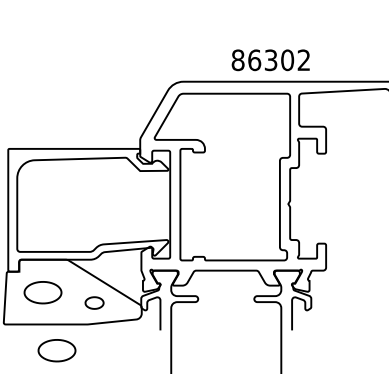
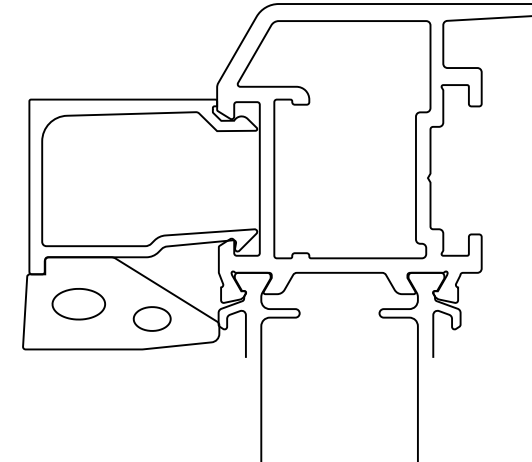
part: (94, 302) -> (152, 318), size x1.43
part: (56, 350) -> (98, 386), removed

